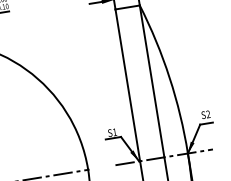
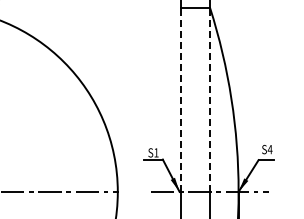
line: (152, 81) -> (210, 99), solid -> dashed
line: (127, 85) -> (180, 99), solid -> dashed
text: (207, 114) -> (269, 149), S2 -> S4

